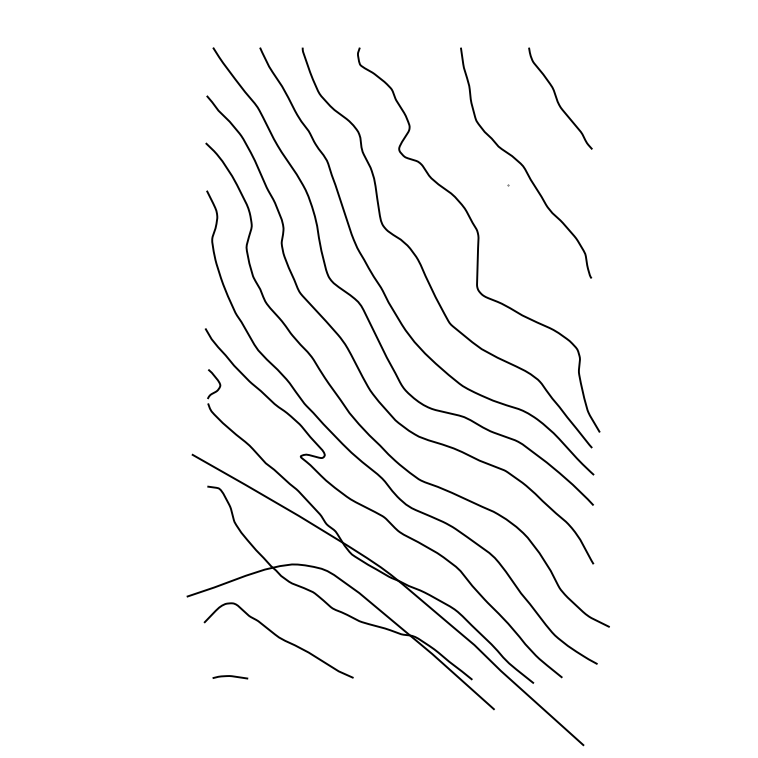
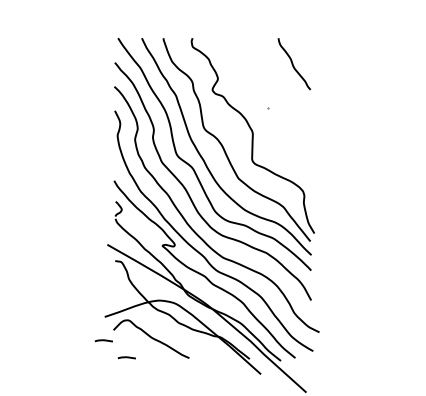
curve: (523, 162) -> (275, 96), removed
line: (184, 643) -> (103, 340), added

